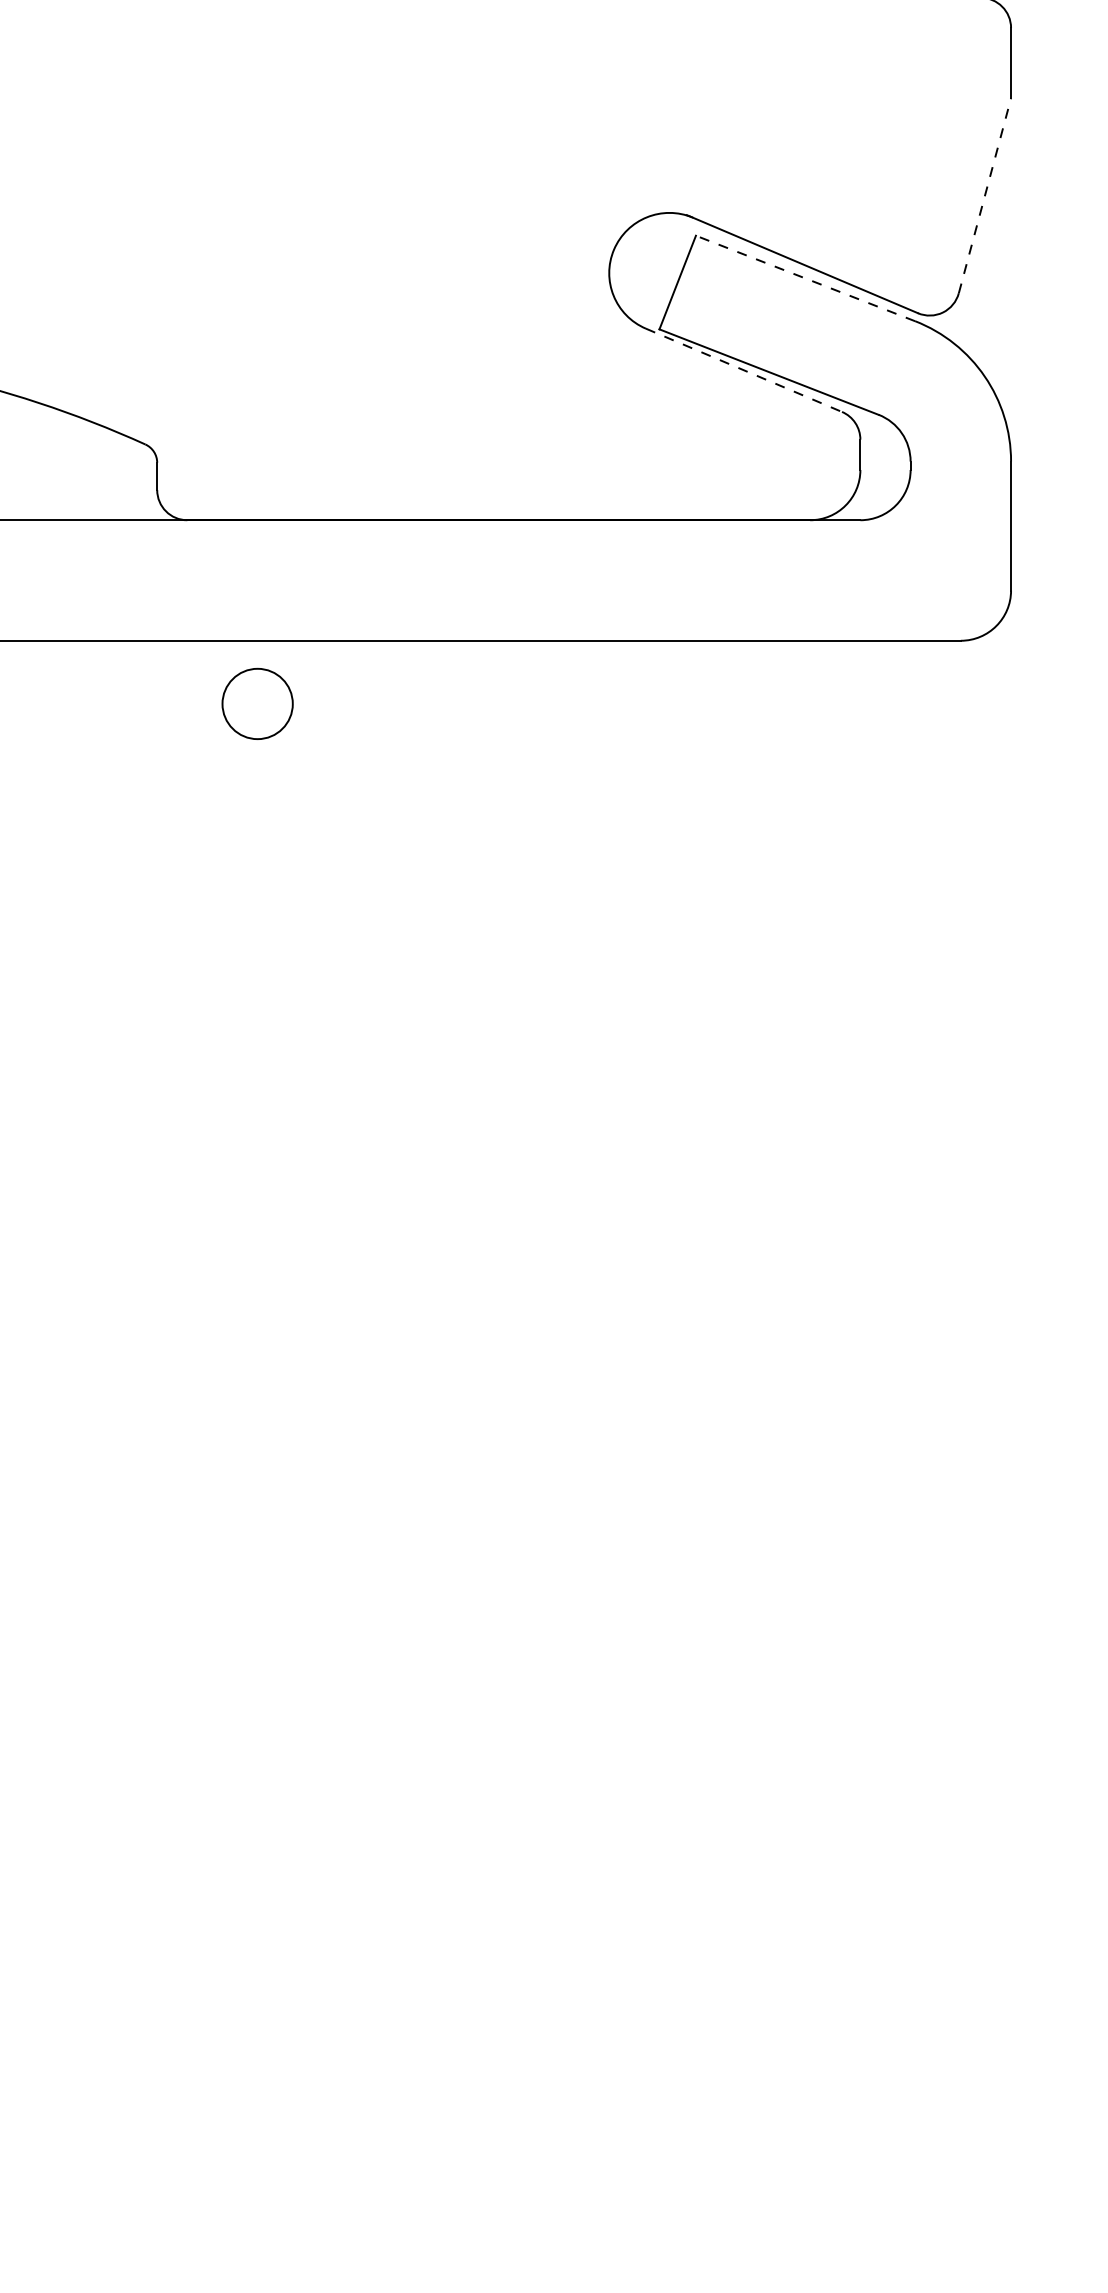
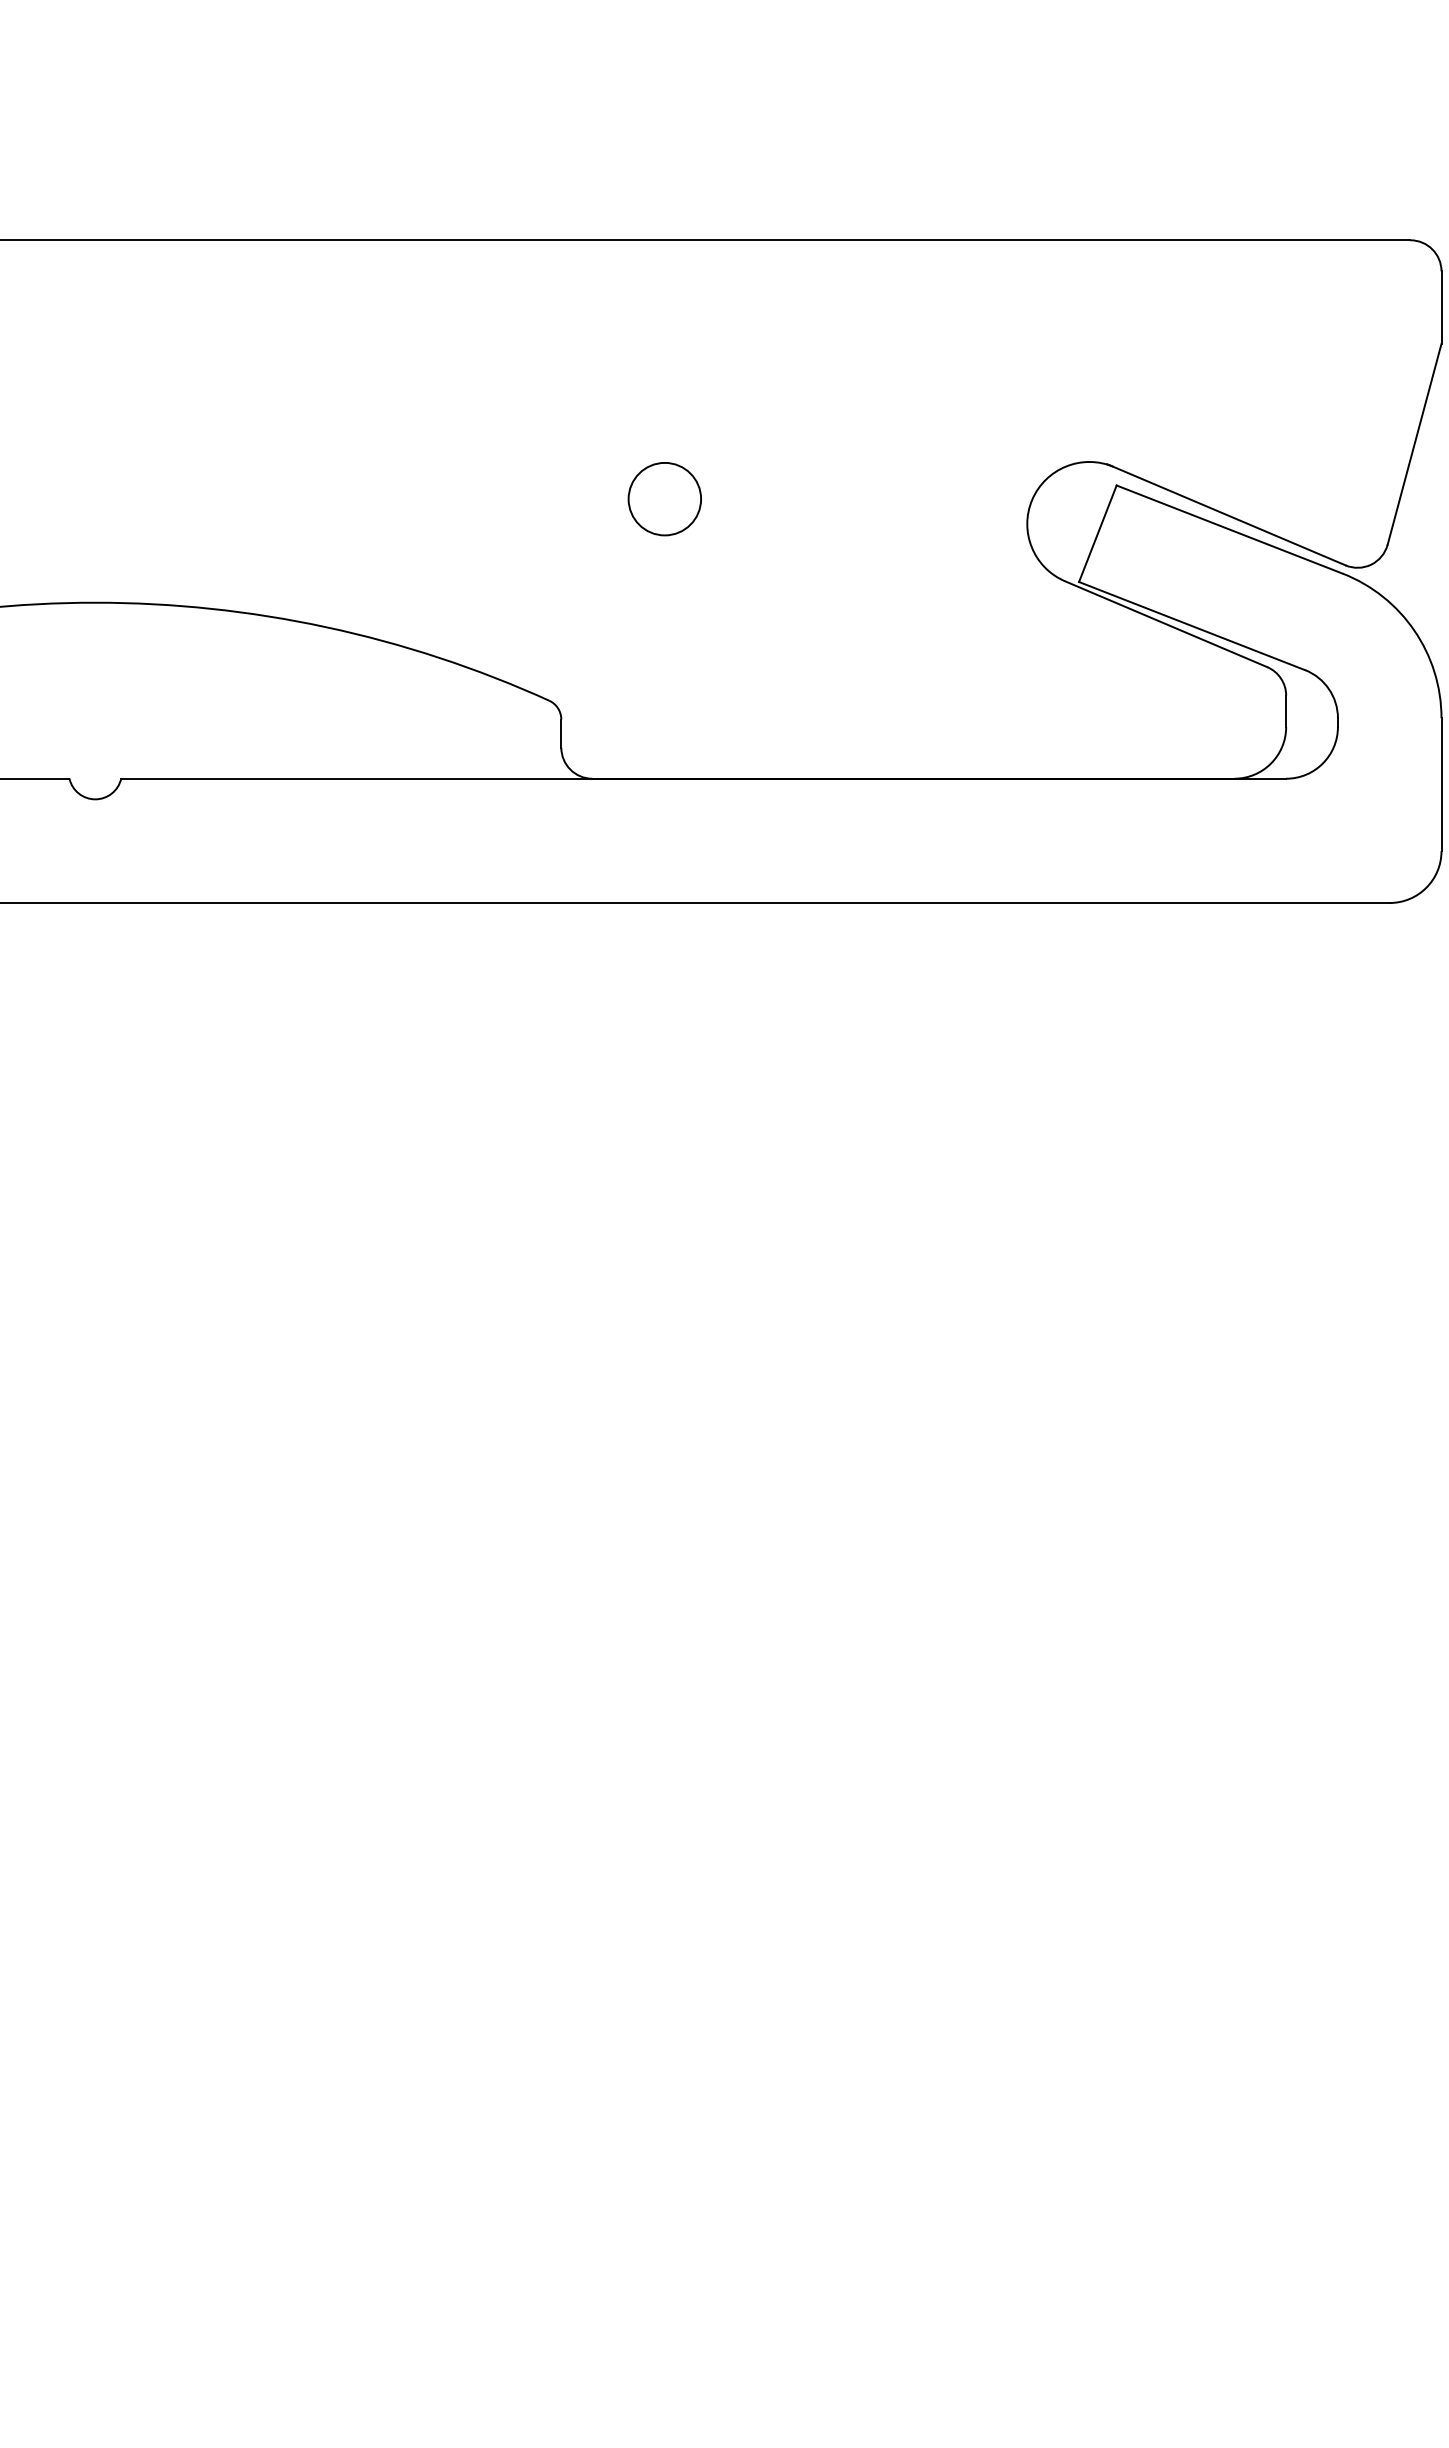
line: (984, 195) -> (1414, 443), dashed -> solid
line: (805, 278) -> (1229, 529), dashed -> solid
line: (744, 370) -> (1166, 624), dashed -> solid
circle: (257, 704) -> (664, 499), moved

